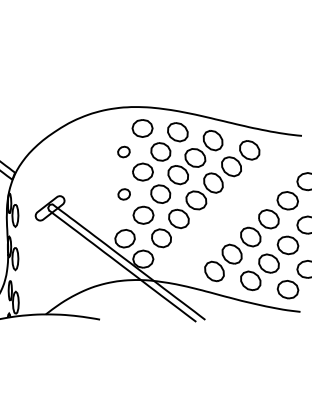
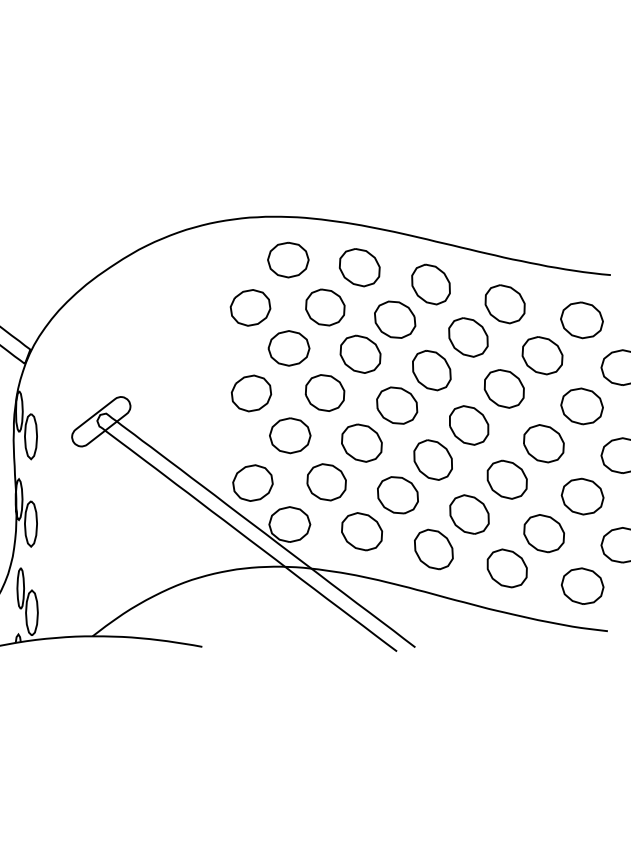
part: (123, 151) -> (249, 306), size x1.67
part: (123, 194) -> (249, 393), size x1.67
part: (233, 210) -> (472, 426), added

